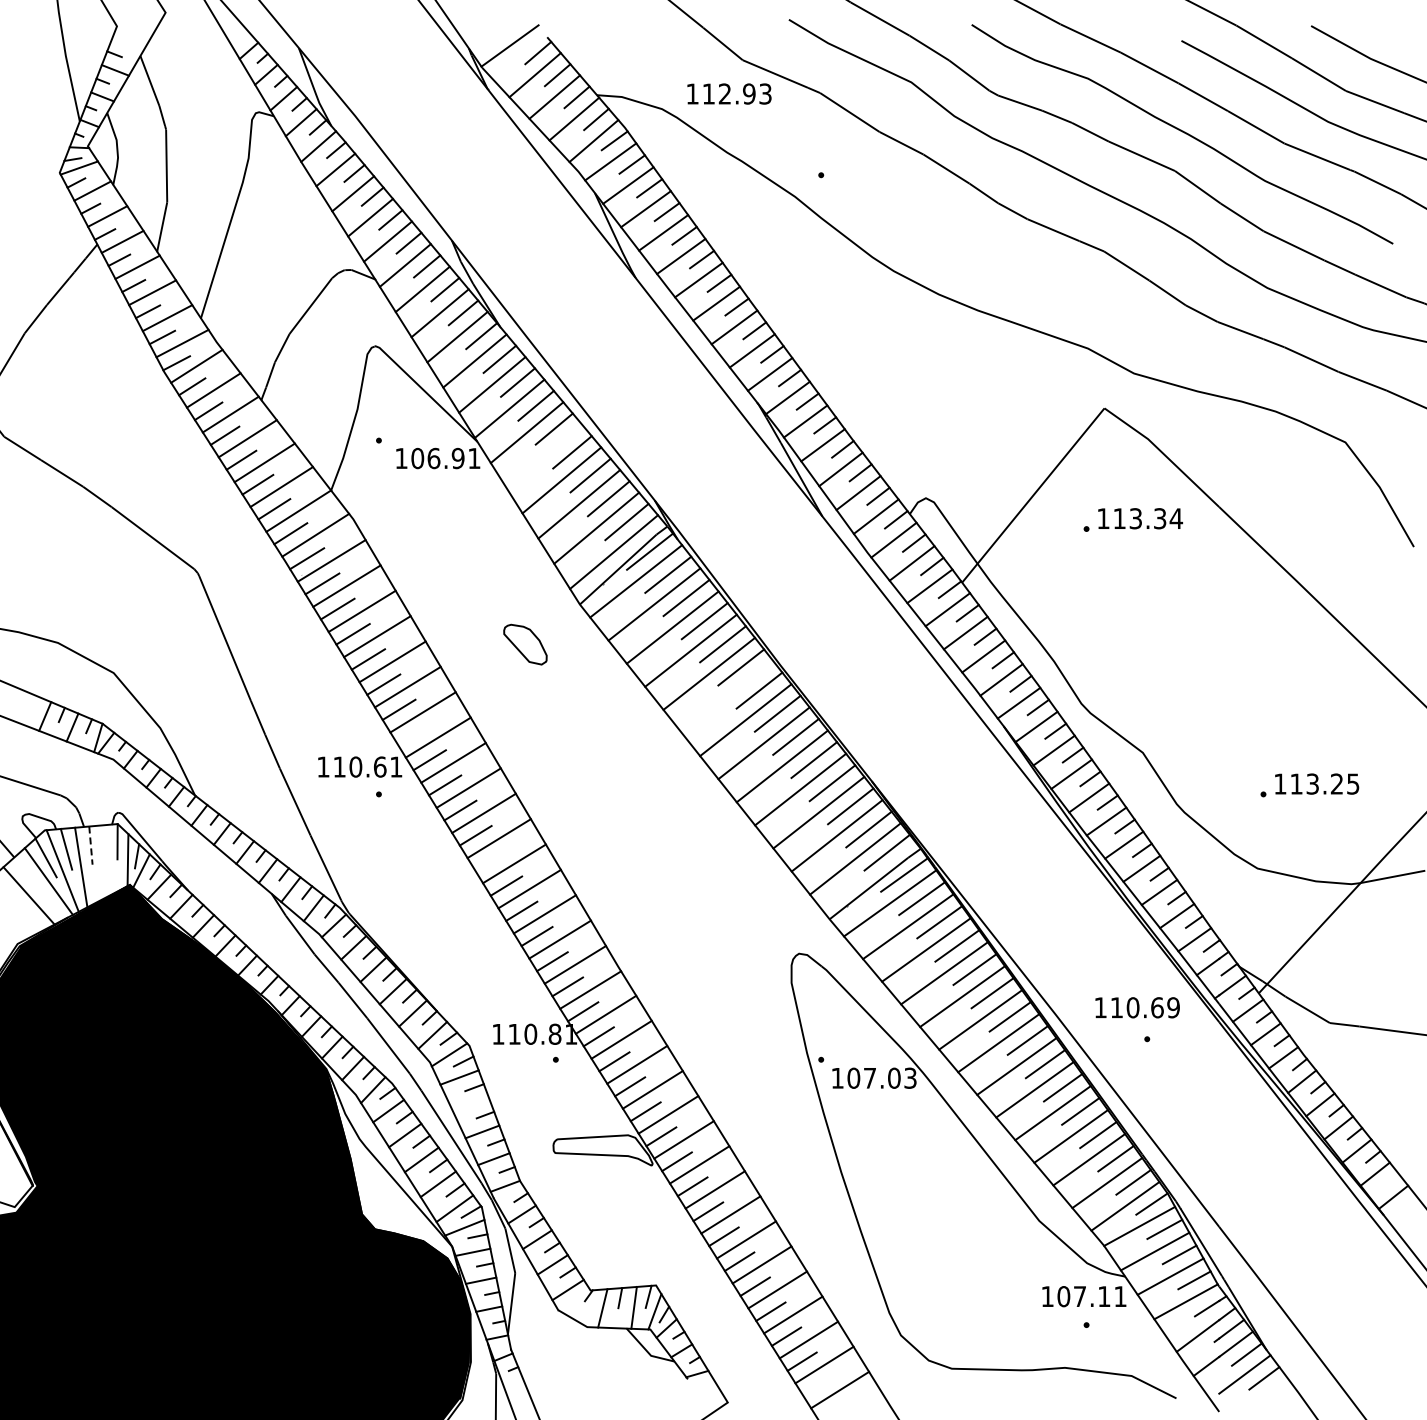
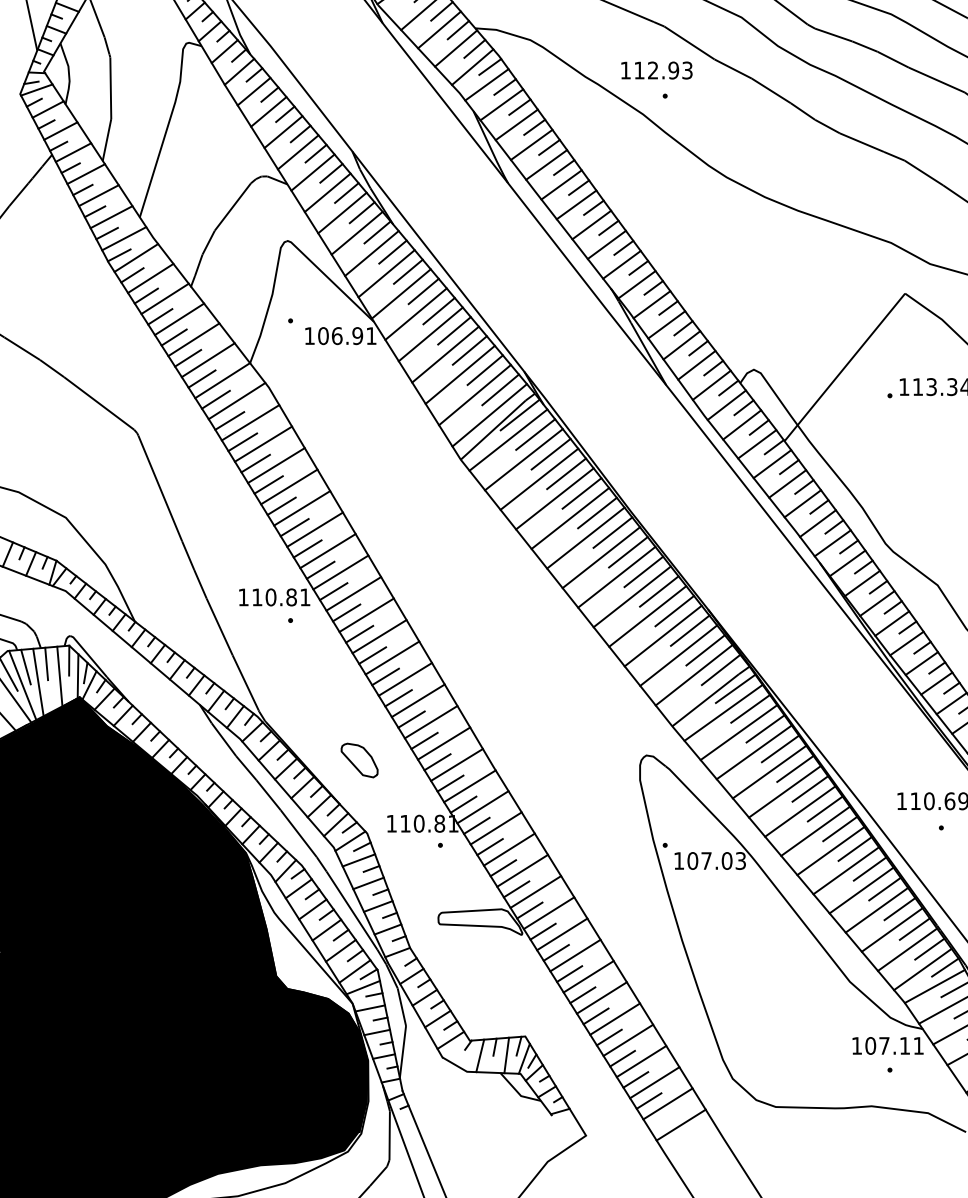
text: (729, 93) -> (656, 70), moved
line: (544, 456) -> (430, 334), added
part: (525, 644) -> (359, 760), moved
line: (727, 696) -> (585, 537), added
line: (414, 735) -> (320, 570), added
text: (379, 766) -> (291, 596), 110.61 -> 110.81
line: (90, 846) -> (46, 664), dashed -> solid
line: (106, 860) -> (59, 676), added
line: (490, 860) -> (385, 676), added
line: (471, 1104) -> (368, 883), added

